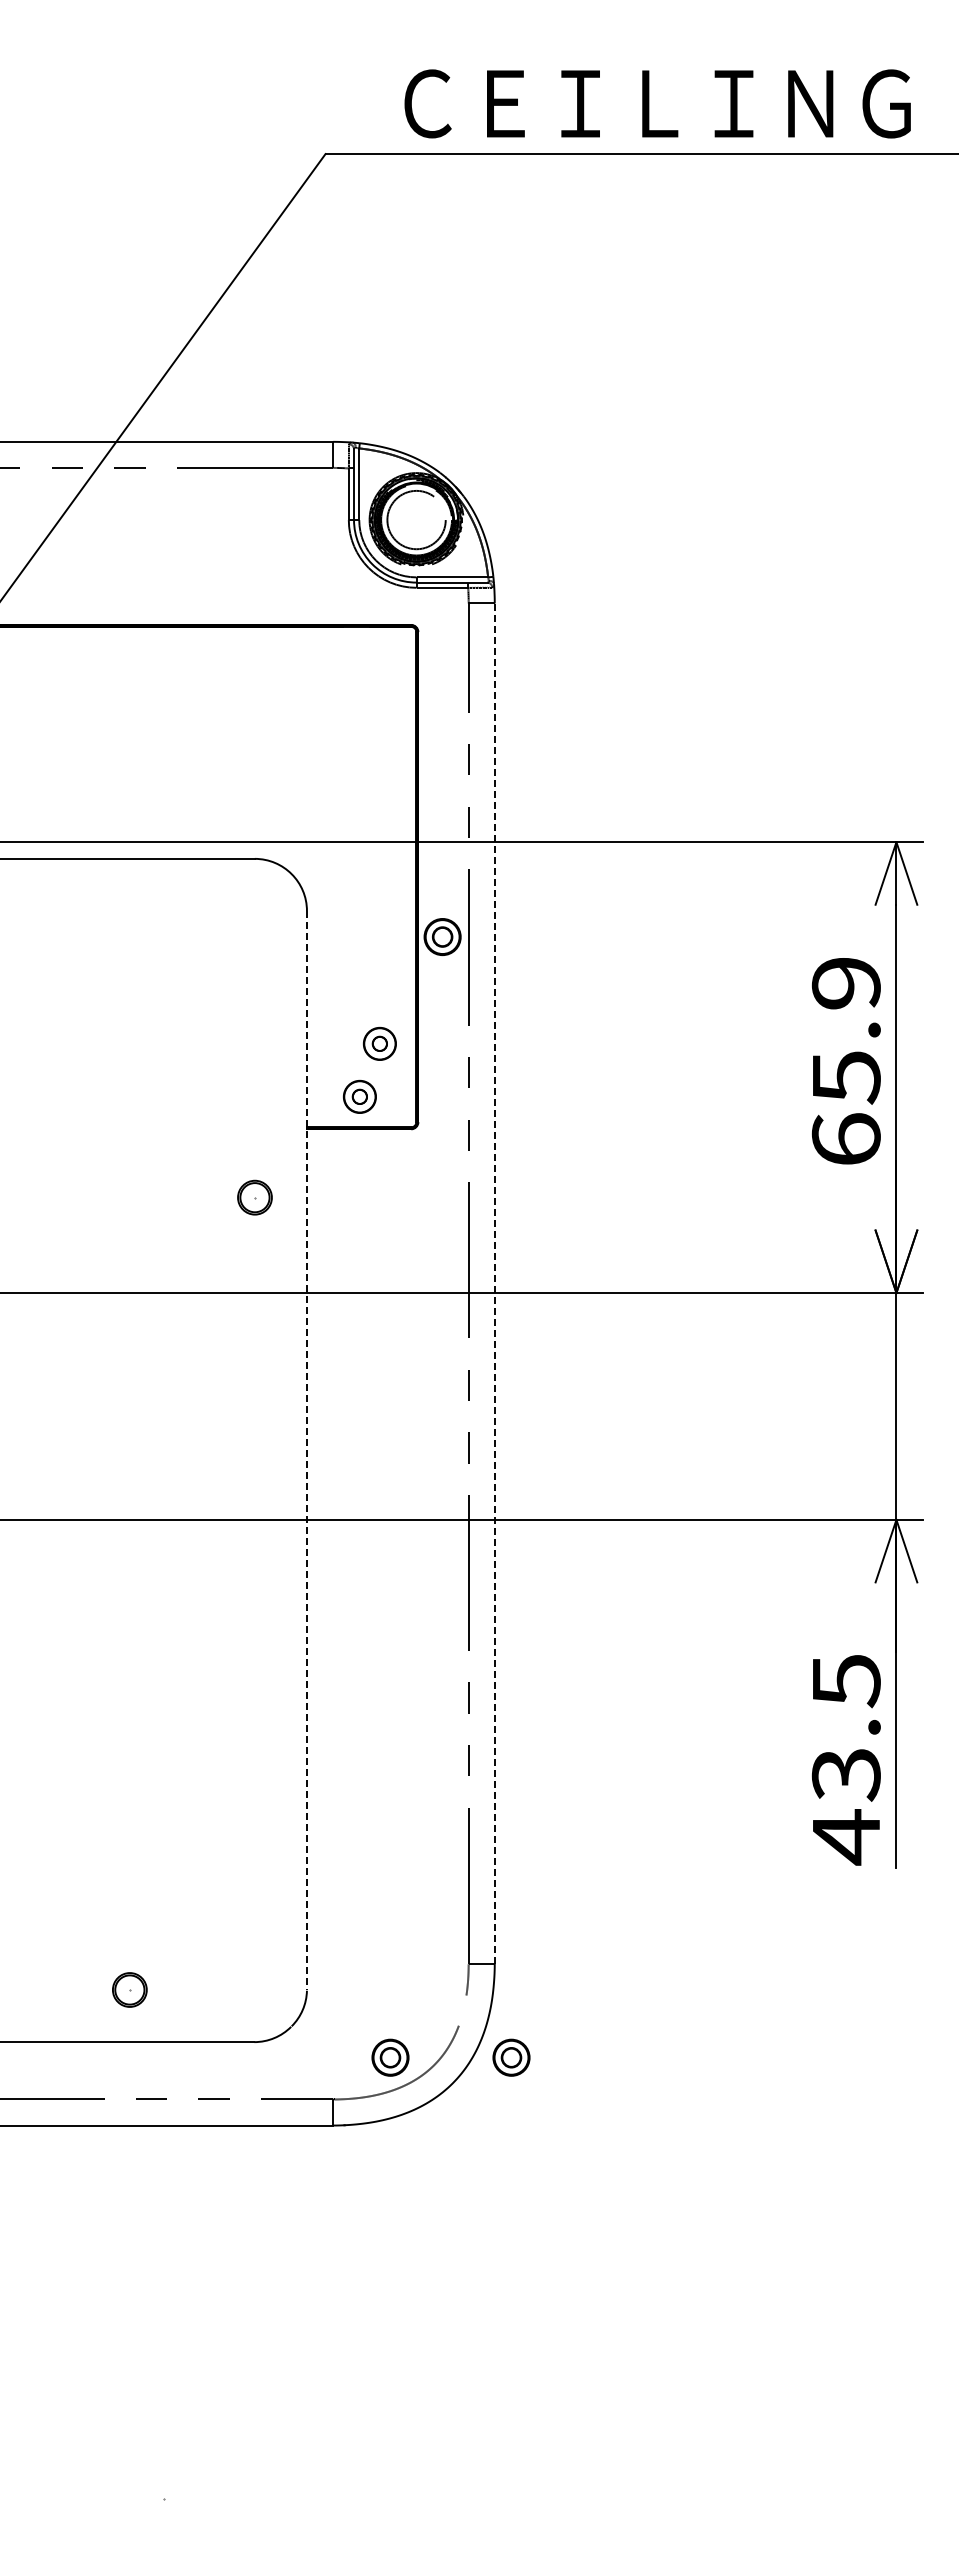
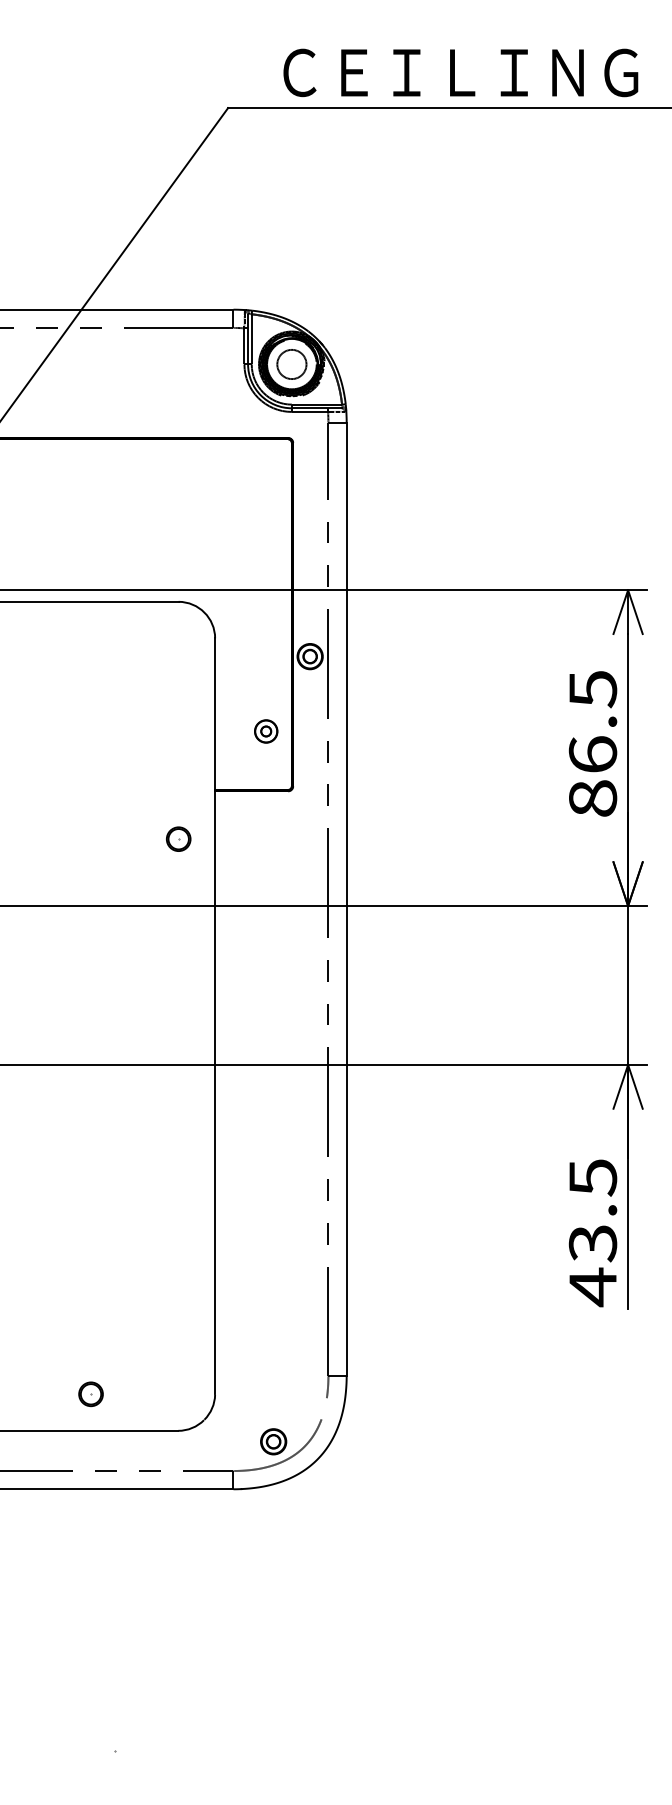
circle: (416, 519) -> (291, 364), size x0.71
text: (845, 1061) -> (592, 743), 65.9 -> 86.5
part: (359, 1096) -> (251, 768), removed
line: (494, 1283) -> (346, 899), dashed -> solid
line: (306, 1450) -> (214, 1016), dashed -> solid
part: (511, 2057) -> (358, 1441), removed

